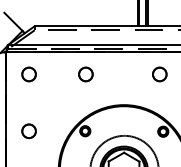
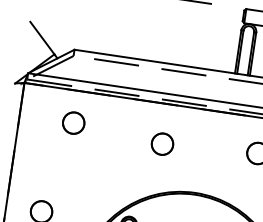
part: (28, 74) -> (72, 123), moved
part: (85, 74) -> (161, 144), moved

